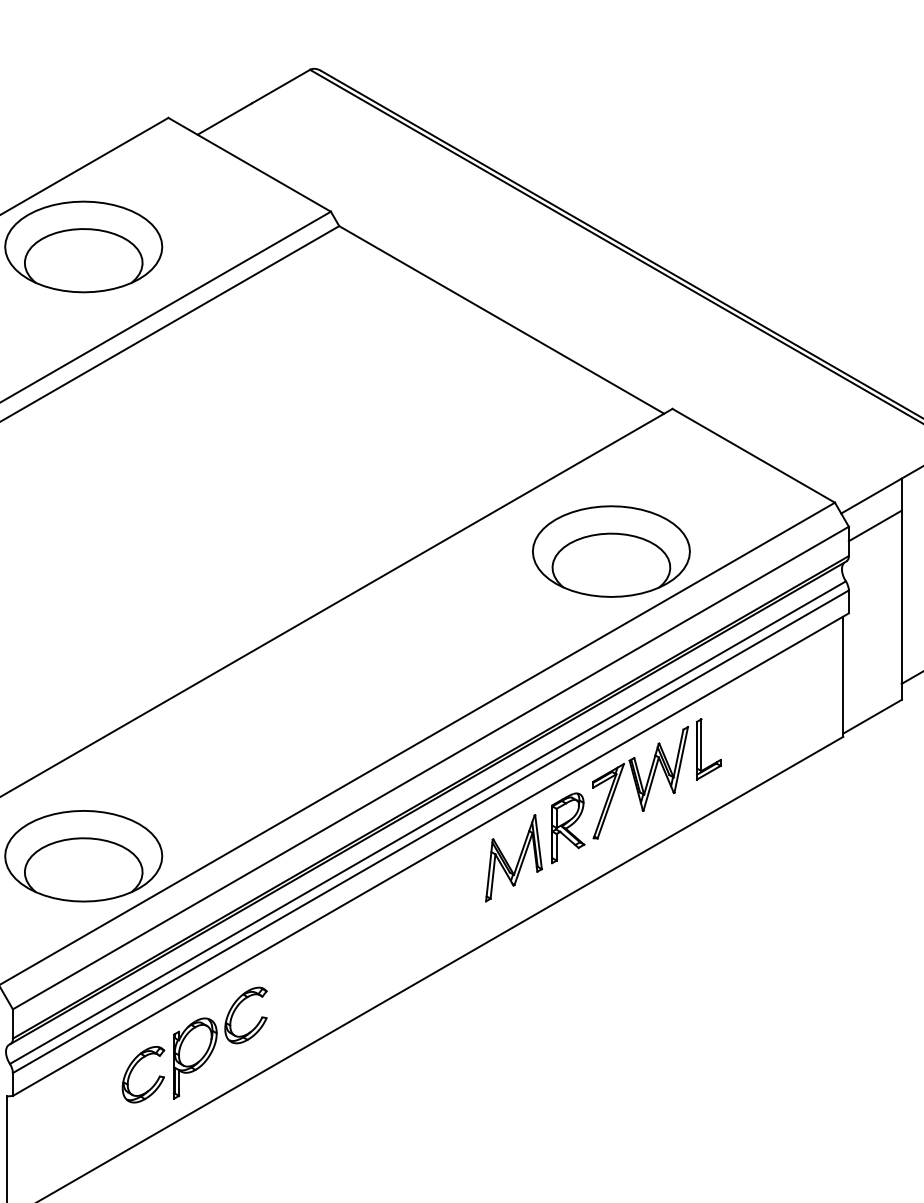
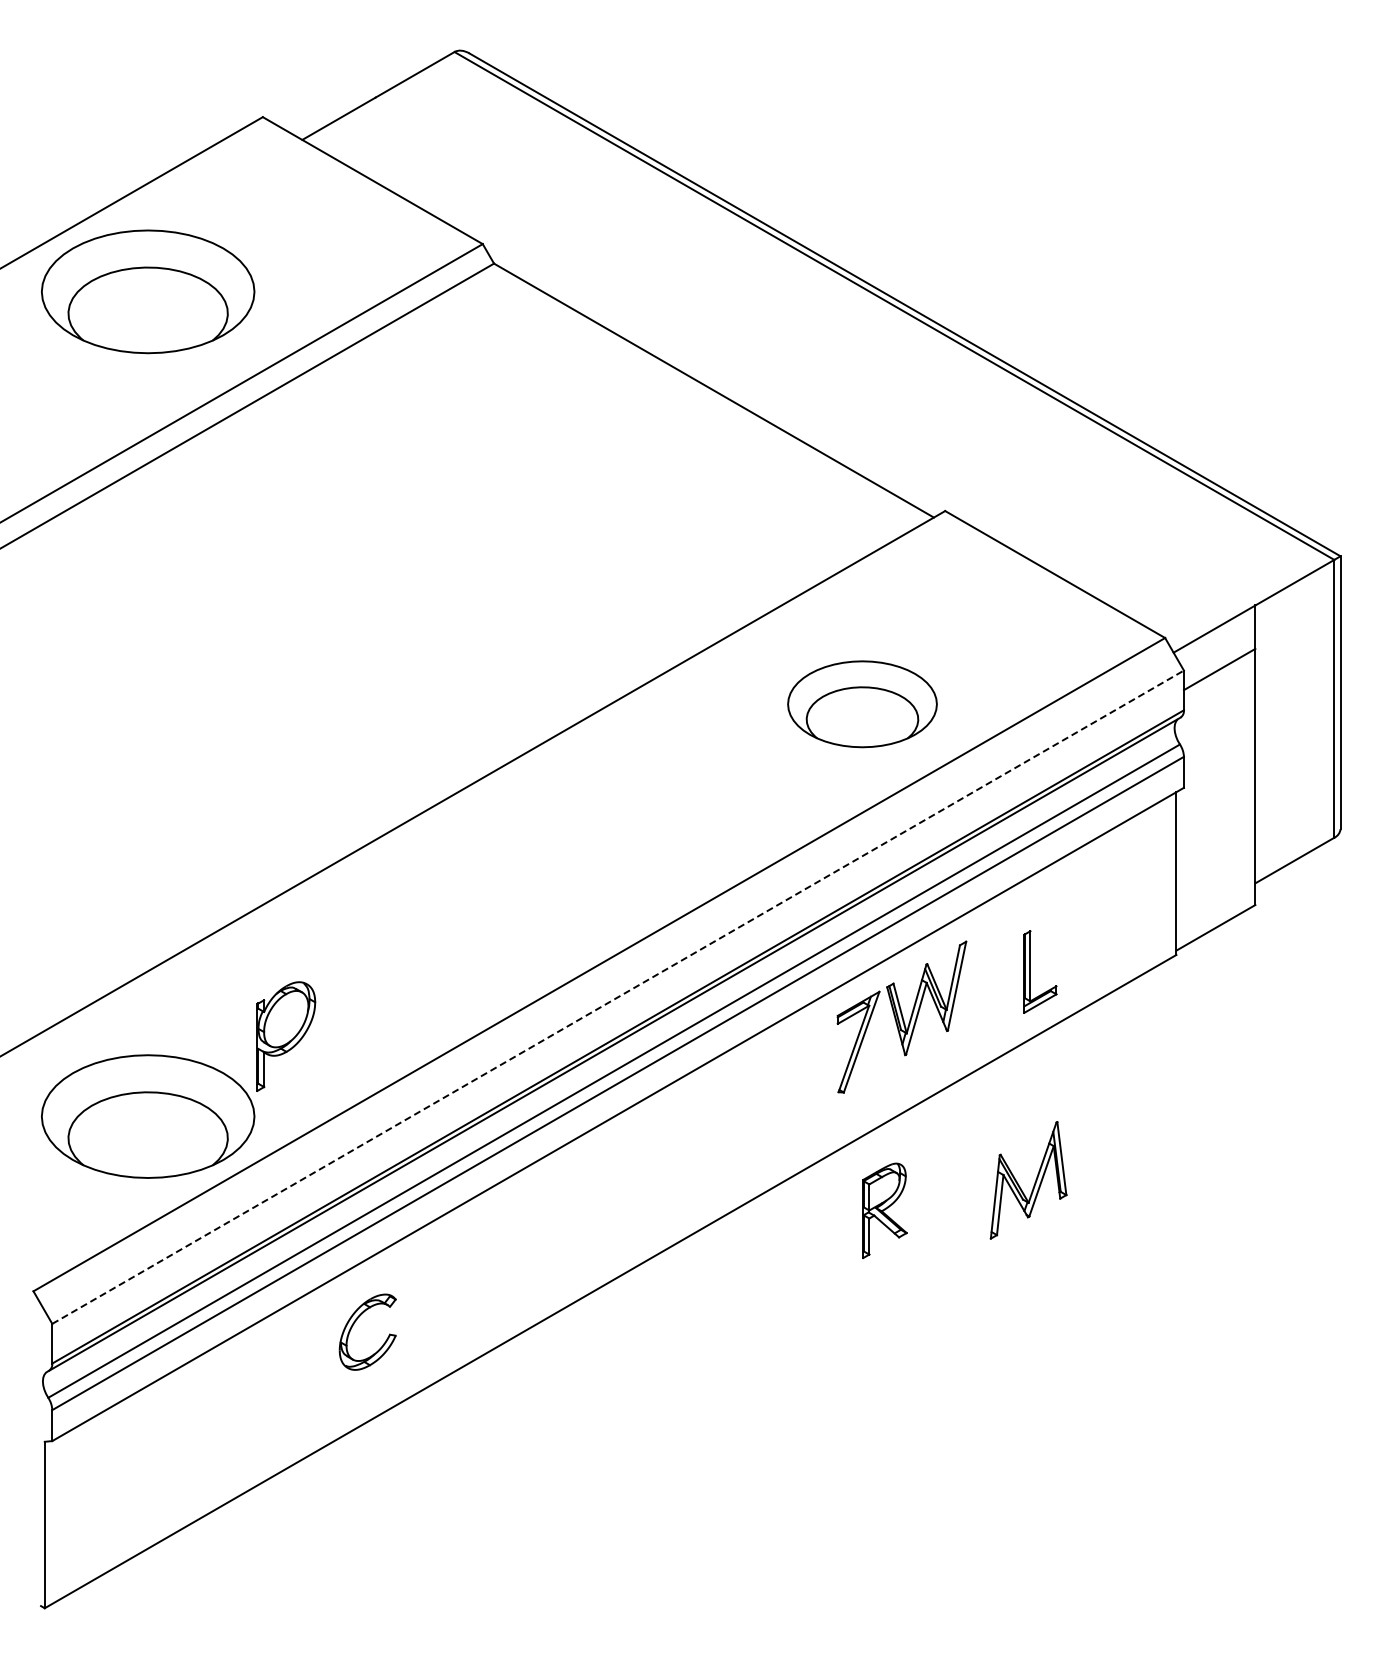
part: (611, 551) -> (862, 704), size x0.7
part: (701, 749) -> (1030, 971), moved
line: (431, 767) -> (618, 996), solid -> dashed
part: (567, 828) -> (884, 1210), moved
part: (518, 859) -> (1034, 1182), moved
part: (195, 1058) -> (286, 1036), moved
part: (134, 1068) -> (216, 1403), removed

